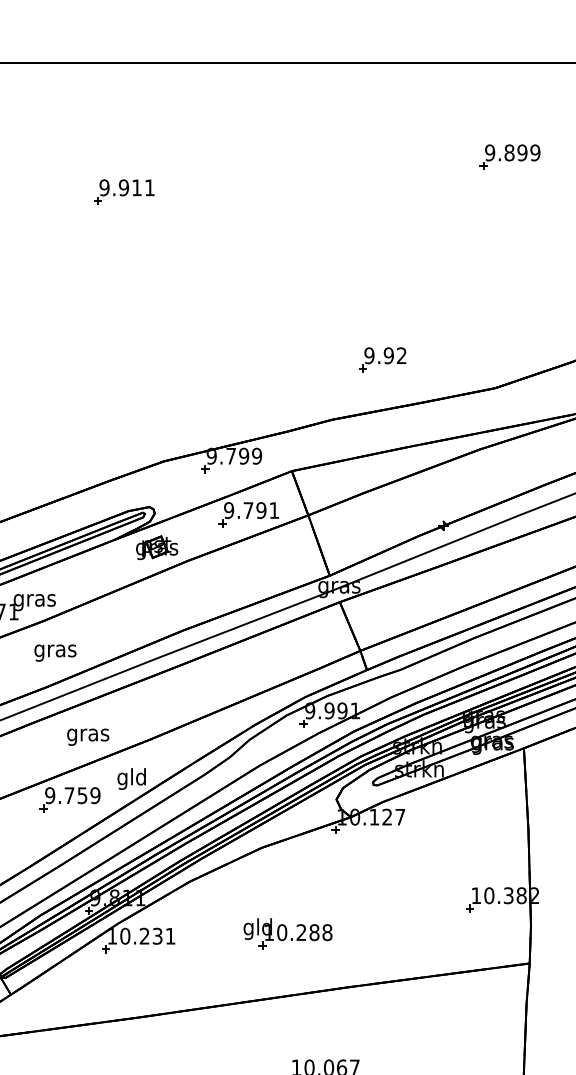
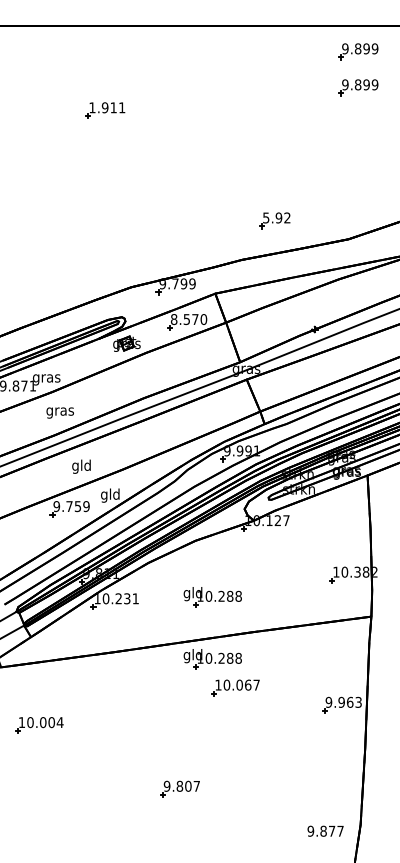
part: (510, 102) -> (358, 51), added
text: (104, 187) -> (92, 107), 9.911 -> 1.911
text: (369, 355) -> (266, 217), 9.92 -> 5.92
text: (250, 510) -> (188, 319), 9.791 -> 8.570
text: (87, 734) -> (81, 466), gras -> gld
part: (287, 1028) -> (212, 659), added

